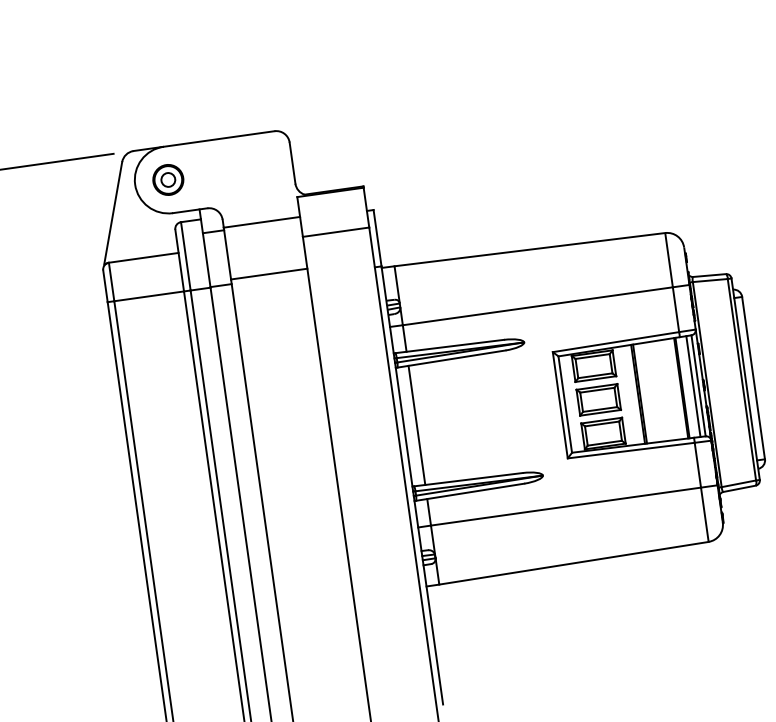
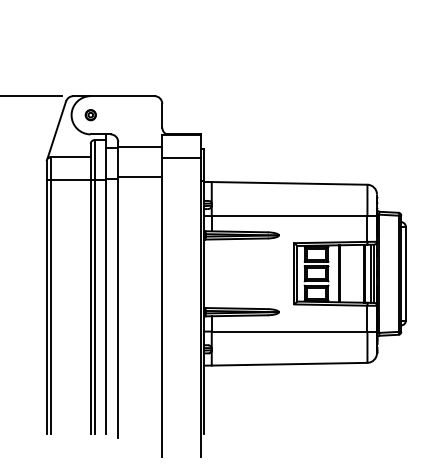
part: (167, 178) -> (90, 114), size x0.6
line: (416, 424) -> (211, 273), removed

